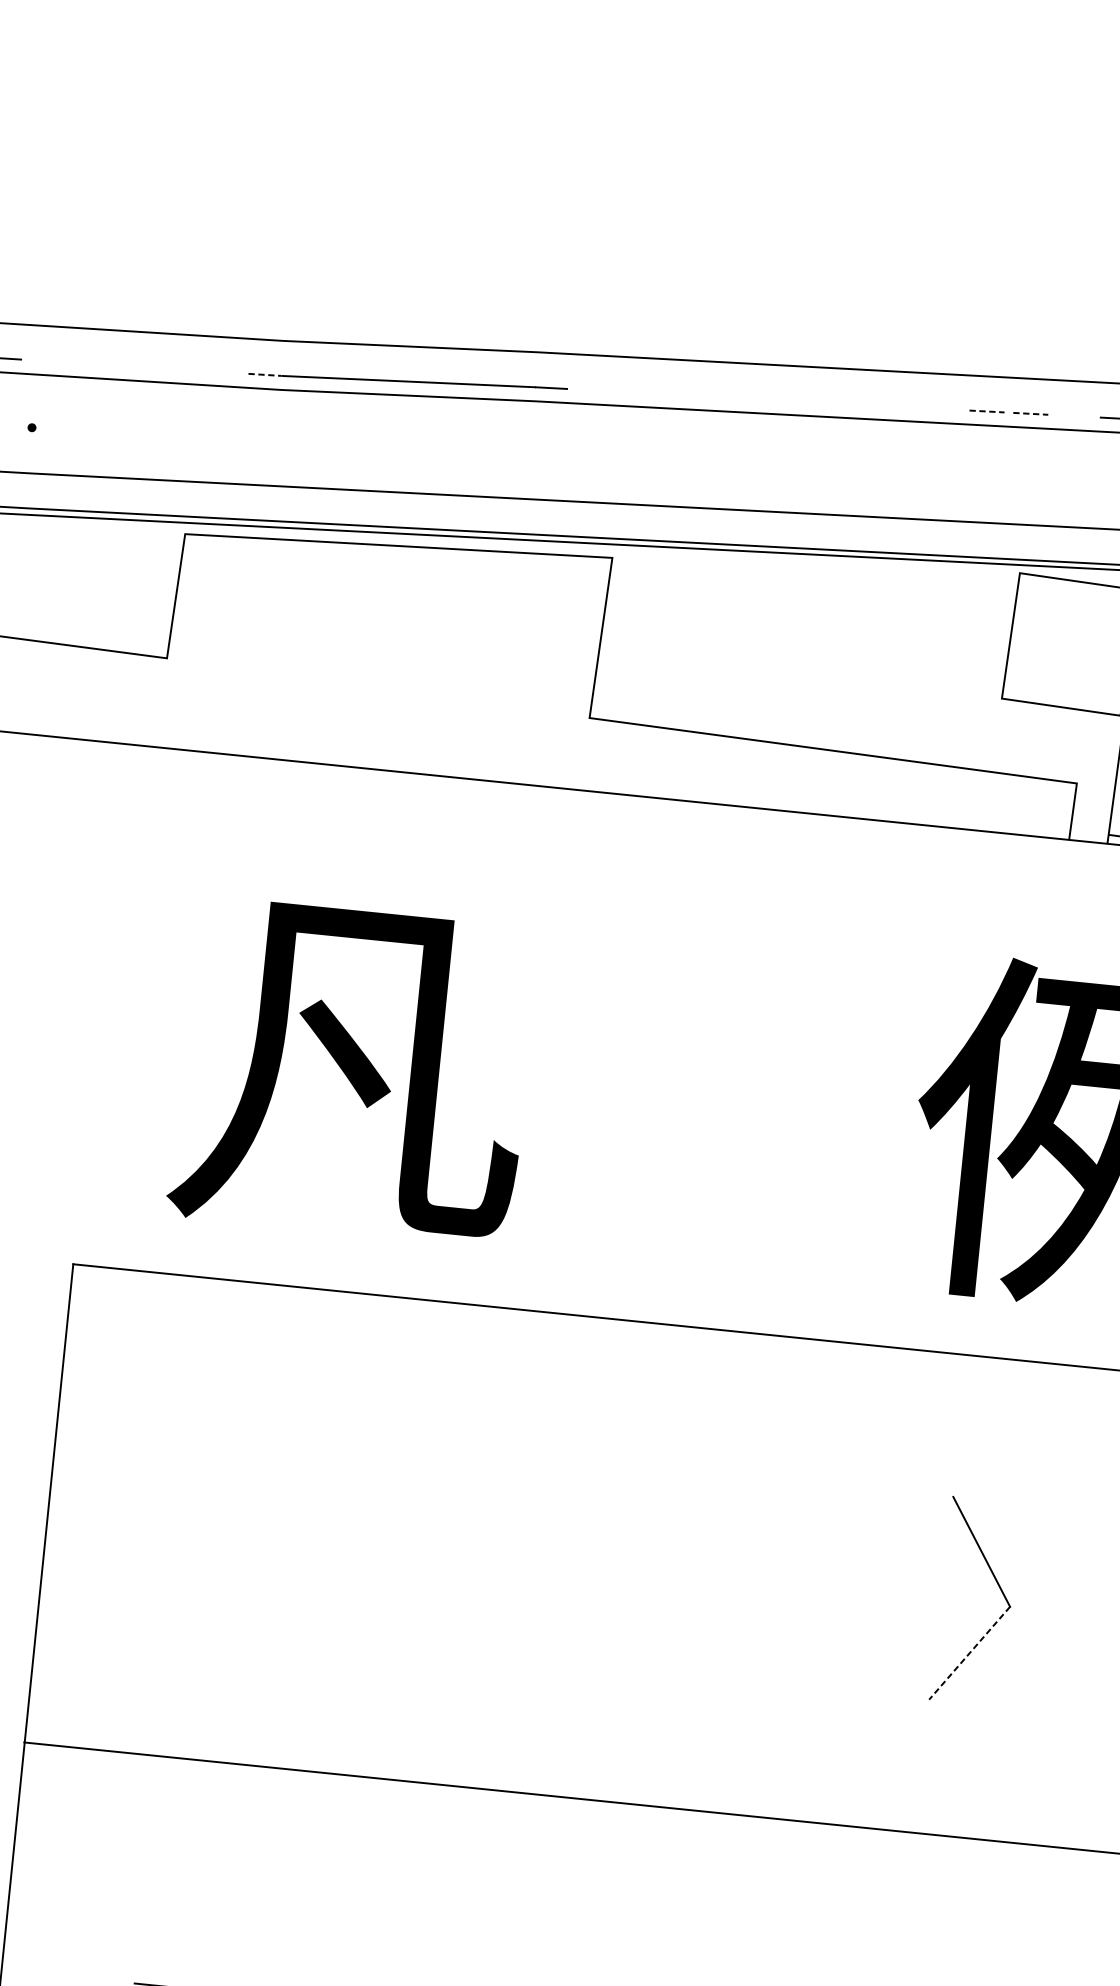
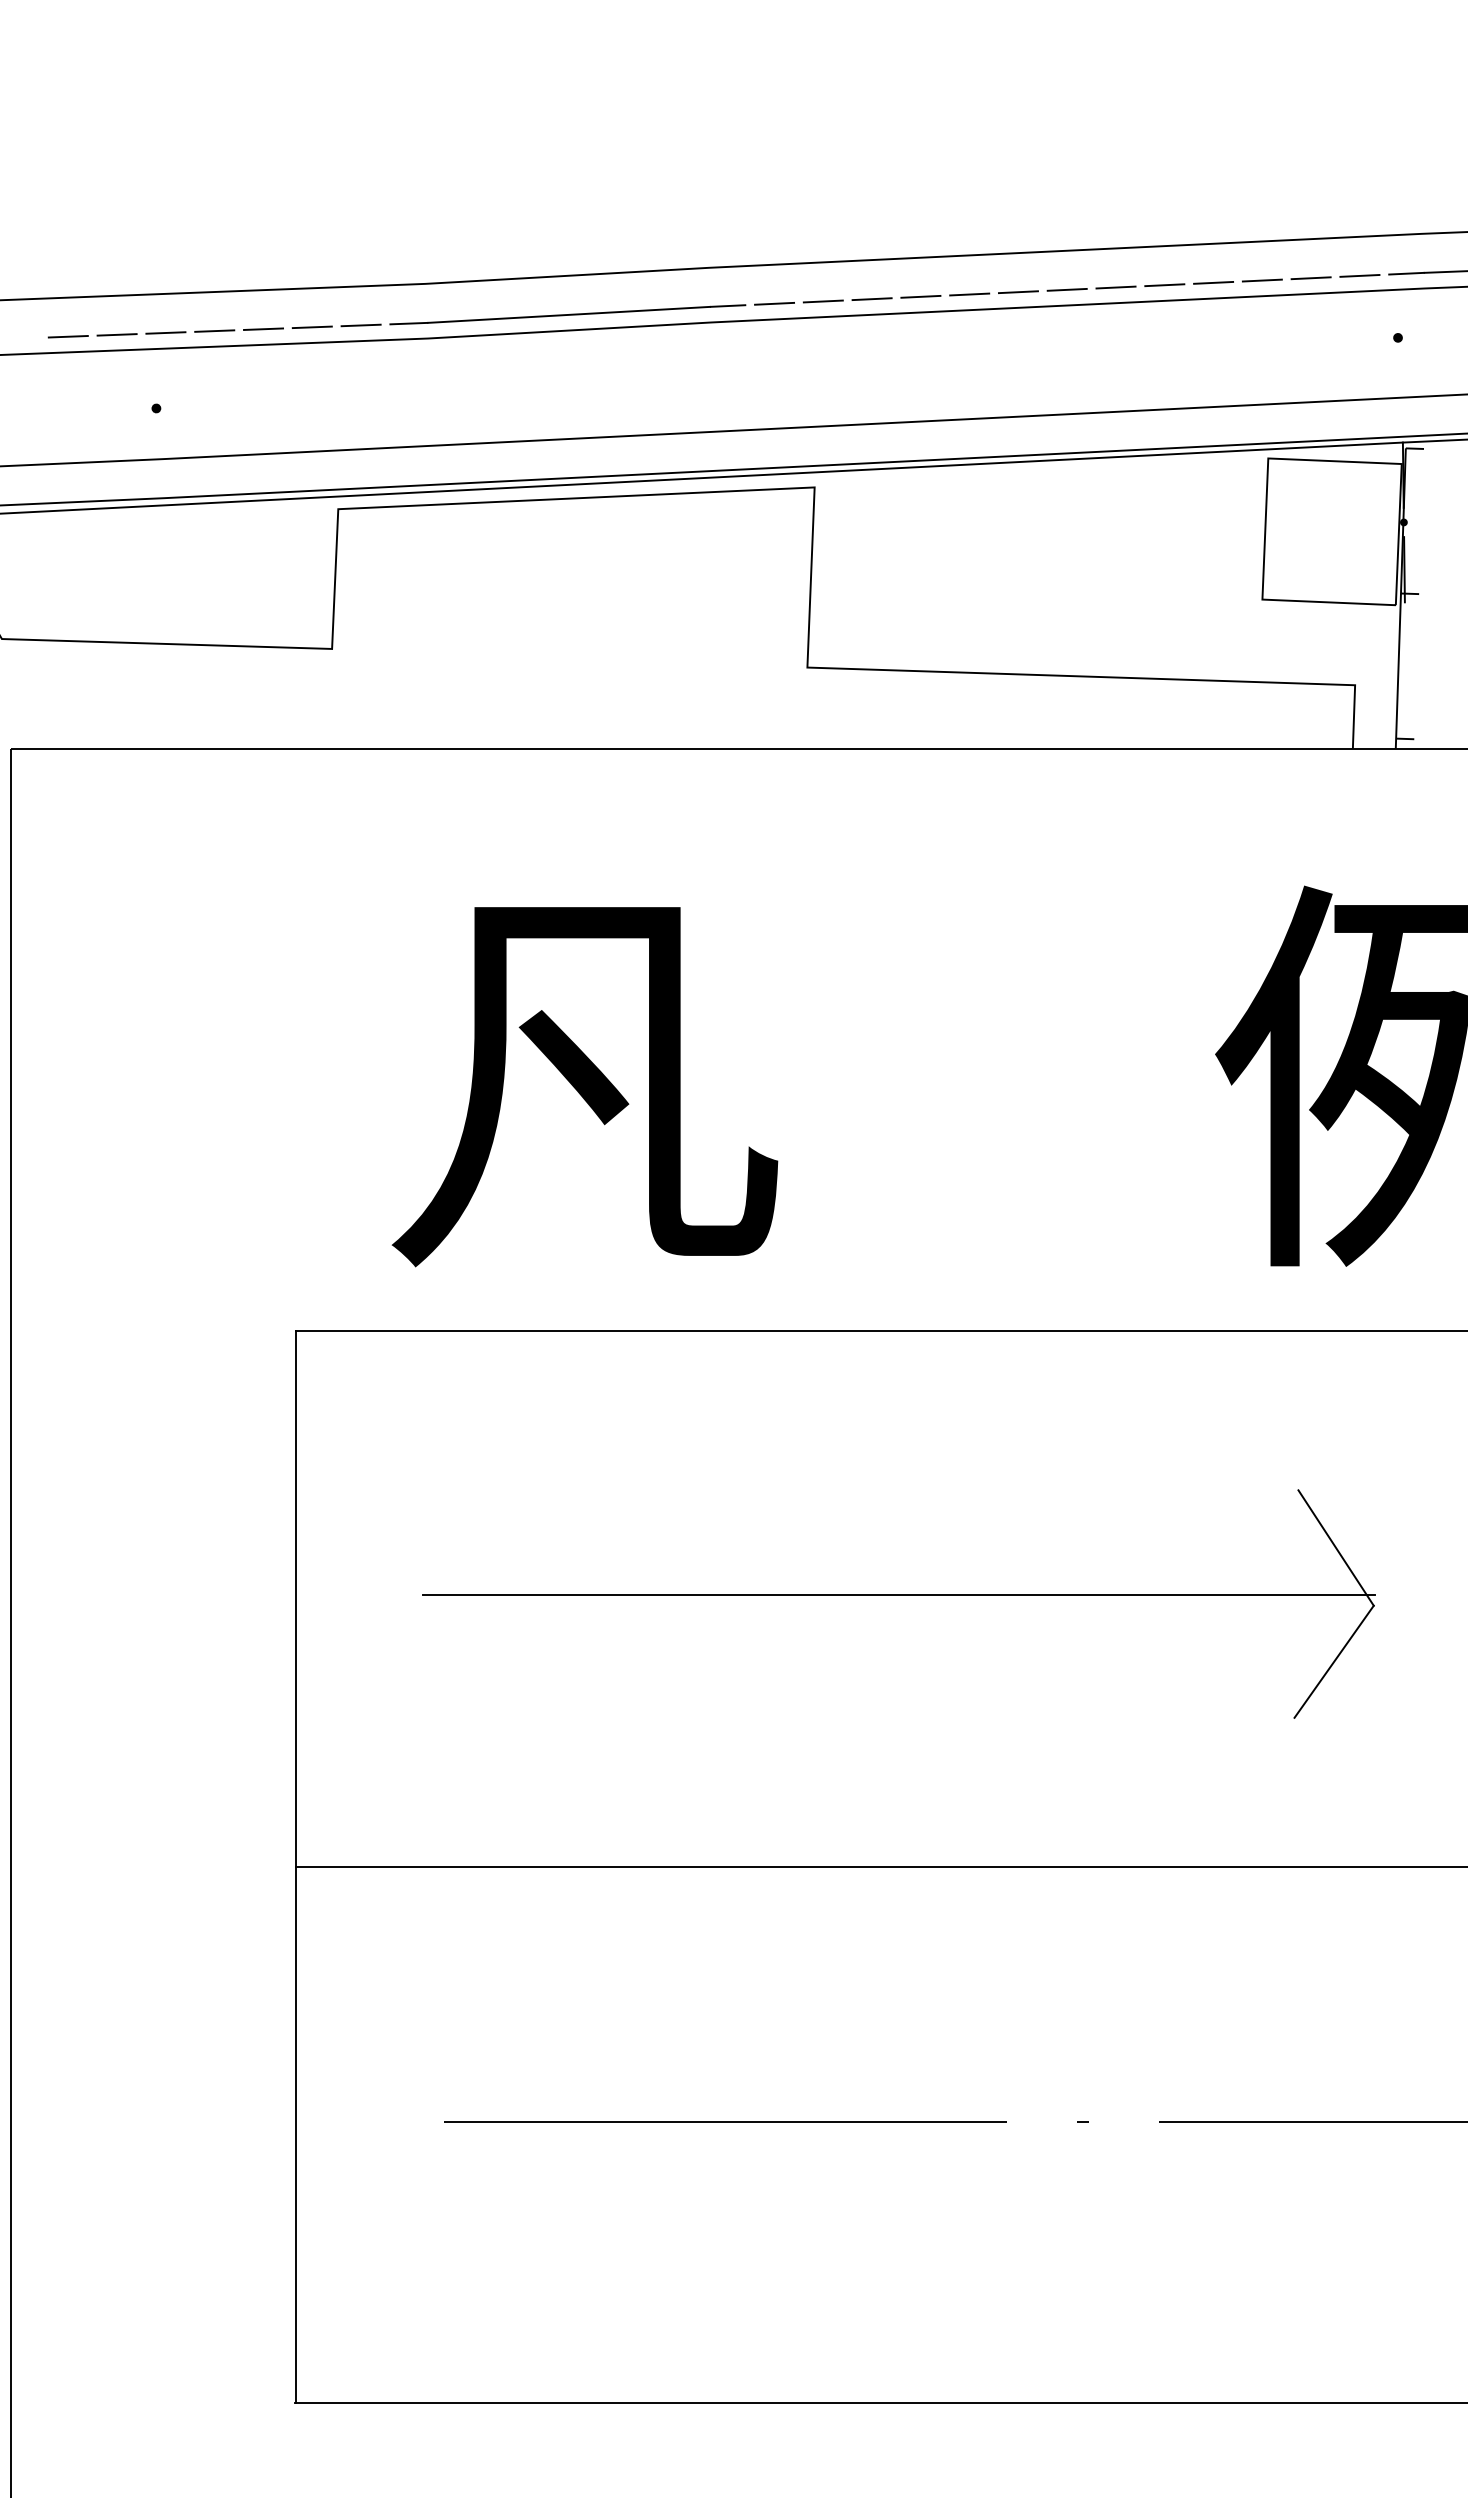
line: (47, 360) -> (165, 332), added
line: (90, 363) -> (214, 330), added
line: (134, 366) -> (263, 328), added
line: (177, 369) -> (311, 327), added
line: (221, 372) -> (360, 325), added
line: (265, 374) -> (409, 323), dashed -> solid
line: (593, 390) -> (774, 303), added
line: (636, 392) -> (822, 301), added
line: (680, 395) -> (871, 299), added
line: (724, 397) -> (920, 296), added
line: (768, 399) -> (969, 294), added
line: (811, 402) -> (1017, 292), added
line: (855, 404) -> (1066, 289), added
line: (899, 406) -> (1115, 287), added
line: (942, 409) -> (1164, 285), added
line: (986, 411) -> (1213, 282), dashed -> solid
line: (1030, 413) -> (1262, 280), dashed -> solid
line: (1073, 416) -> (1310, 278), added
line: (586, 1553) -> (898, 1594), added
line: (969, 1653) -> (1334, 1661), dashed -> solid

